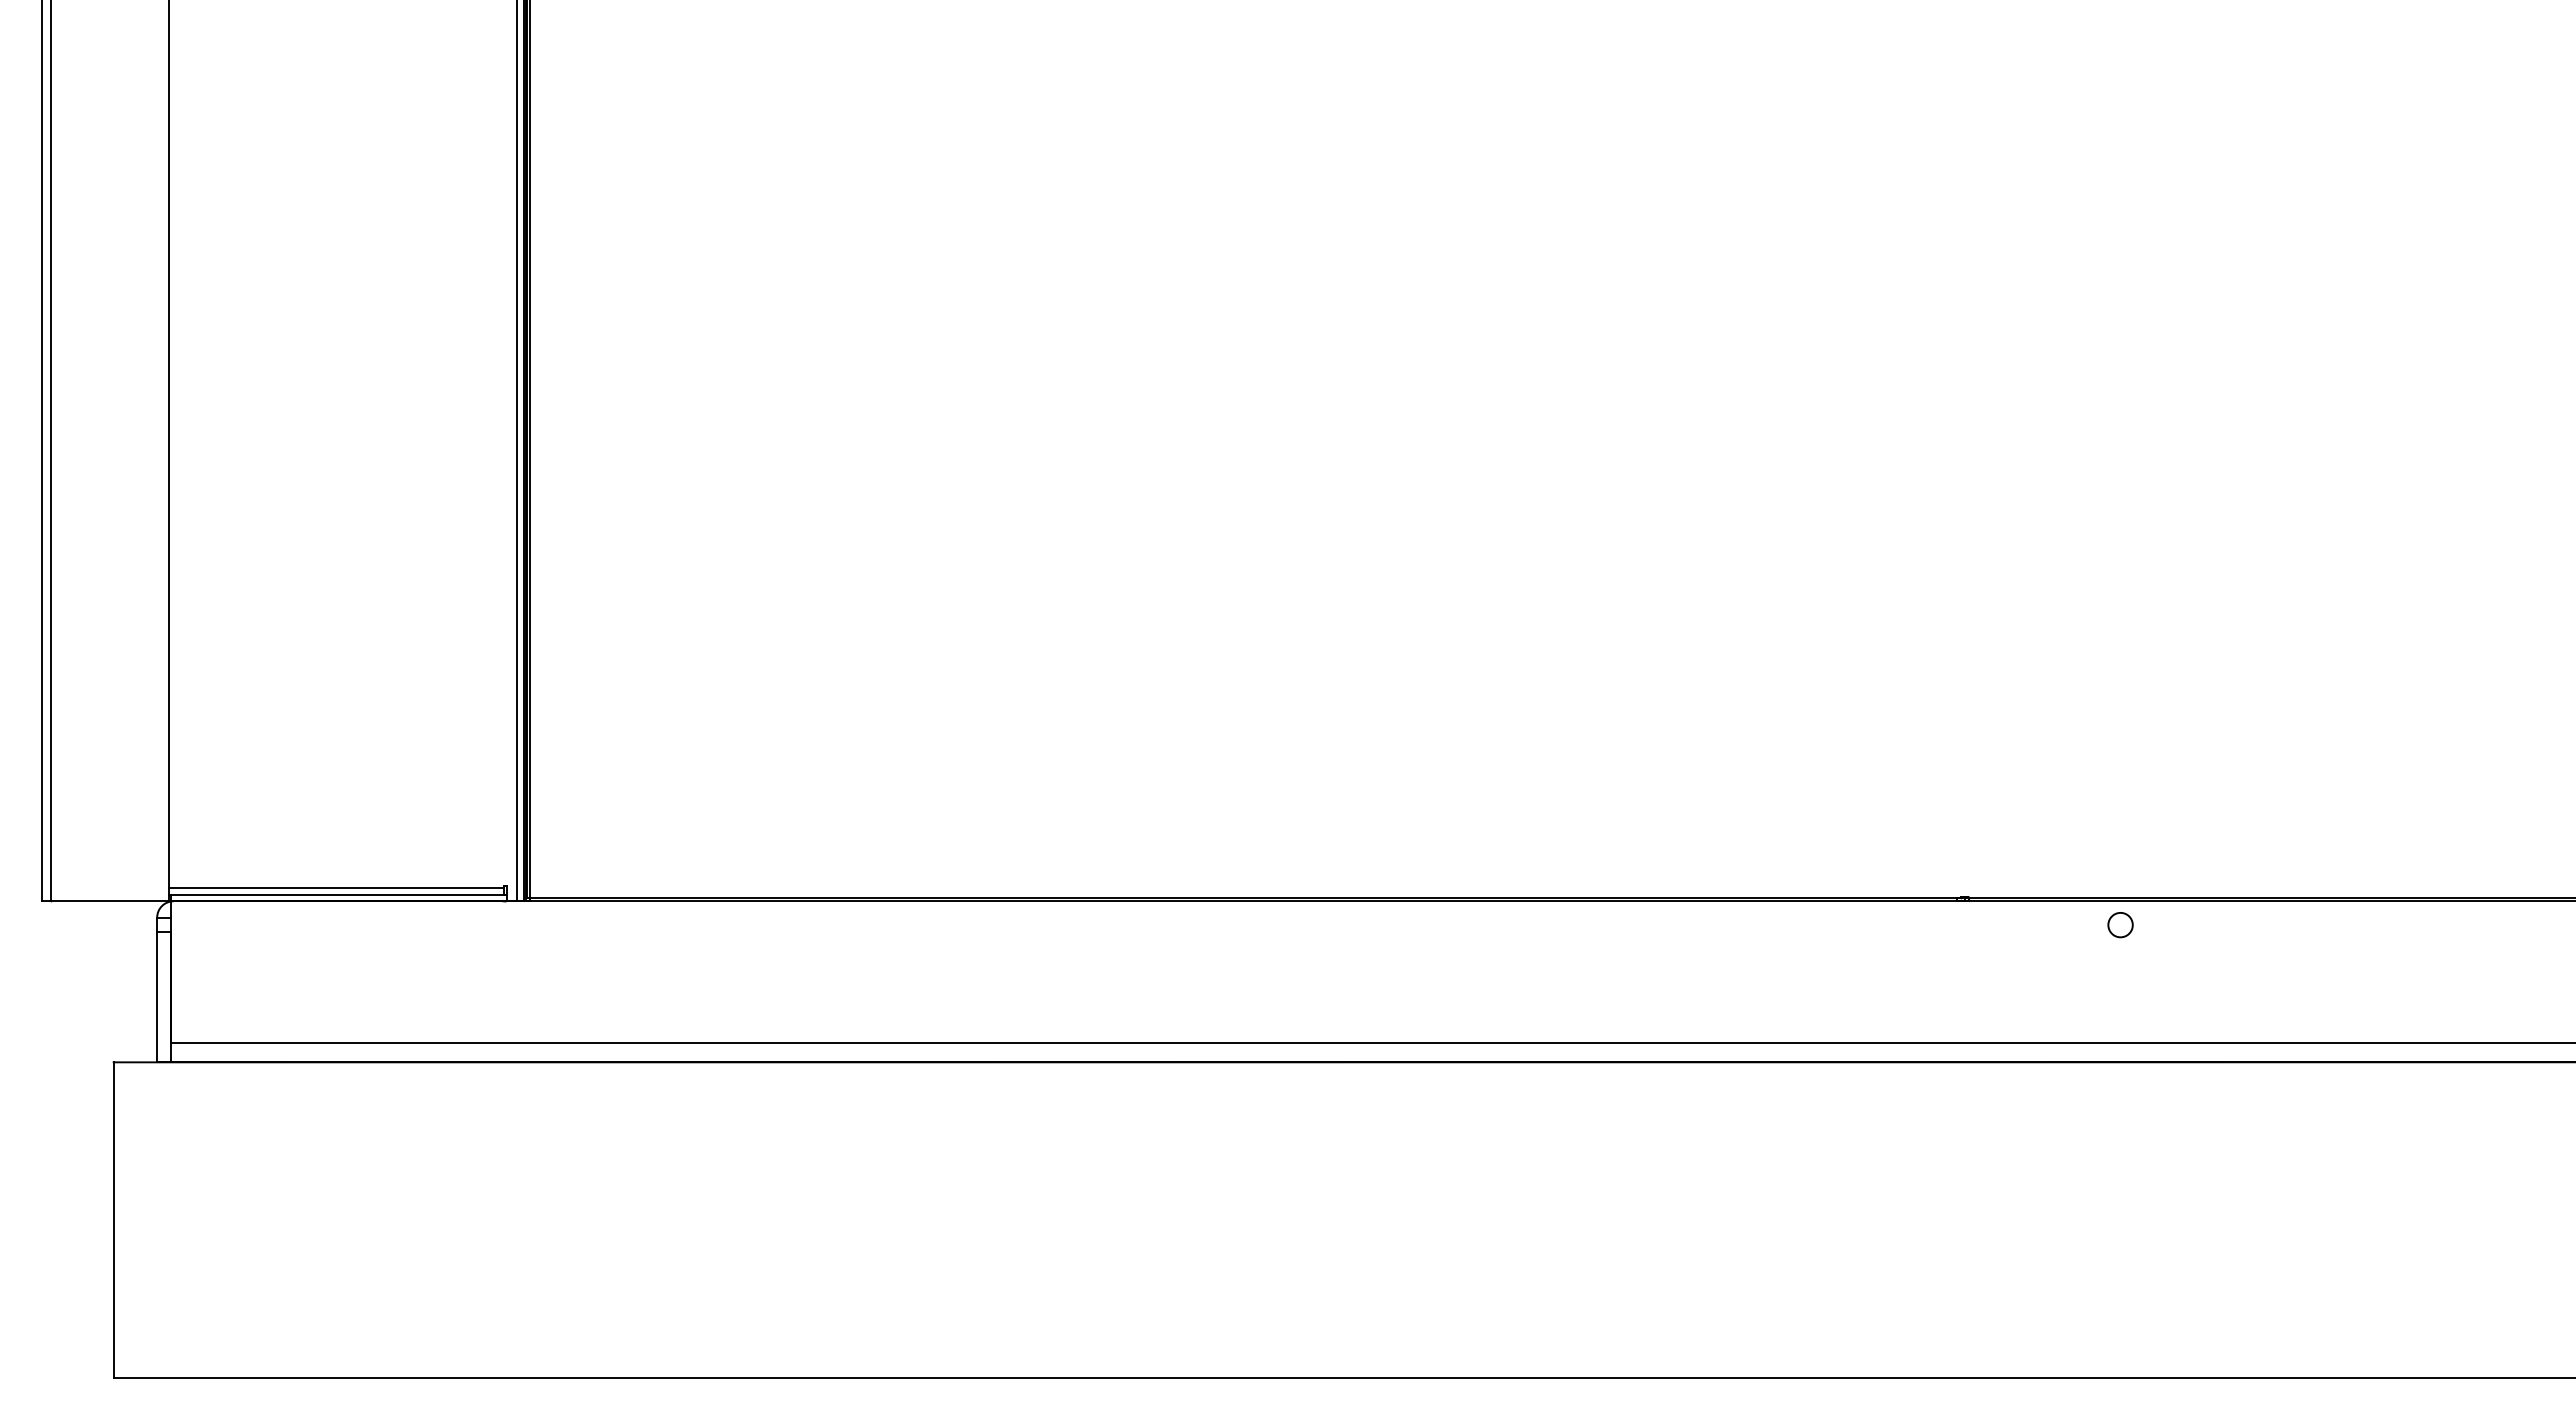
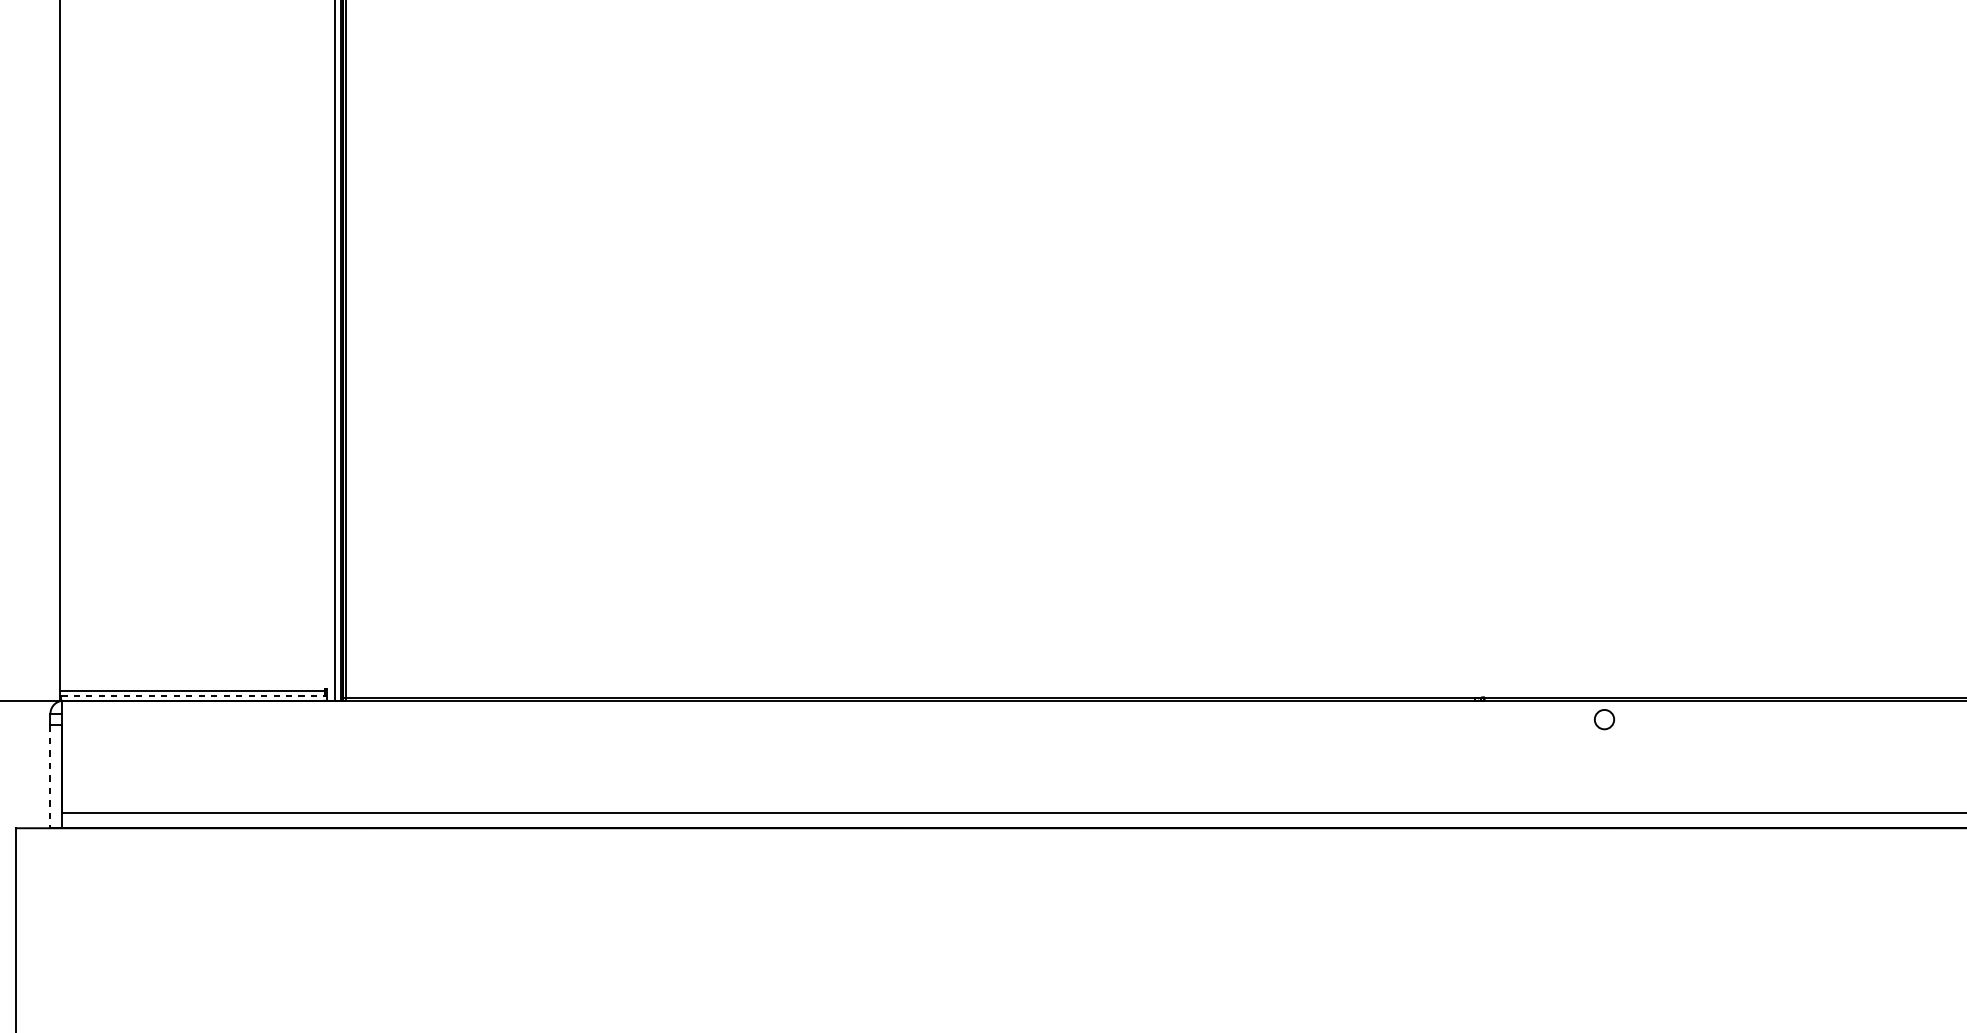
line: (338, 895) -> (193, 696), solid -> dashed
line: (157, 997) -> (50, 776), solid -> dashed

